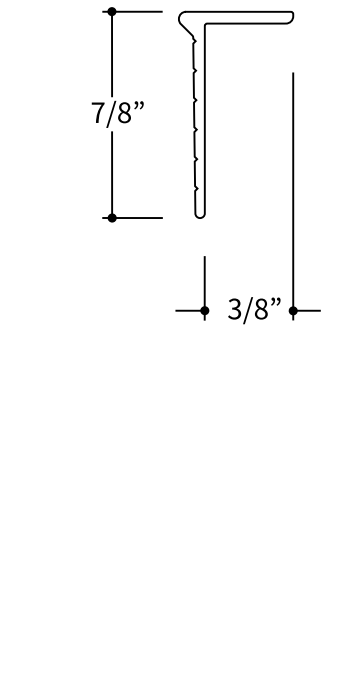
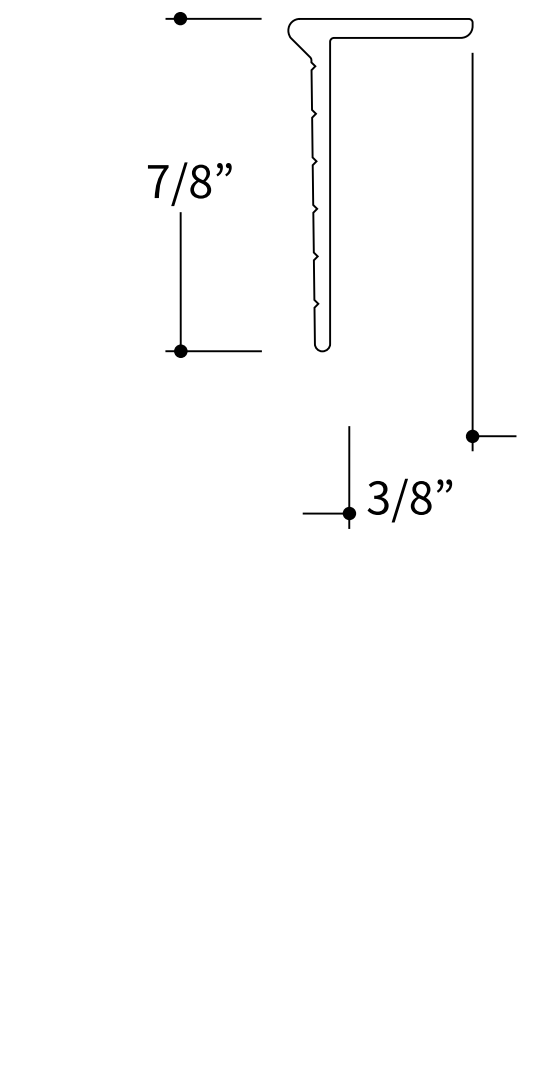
line: (112, 53) -> (181, 86), removed
part: (294, 196) -> (474, 252), moved
part: (203, 288) -> (347, 477), moved

